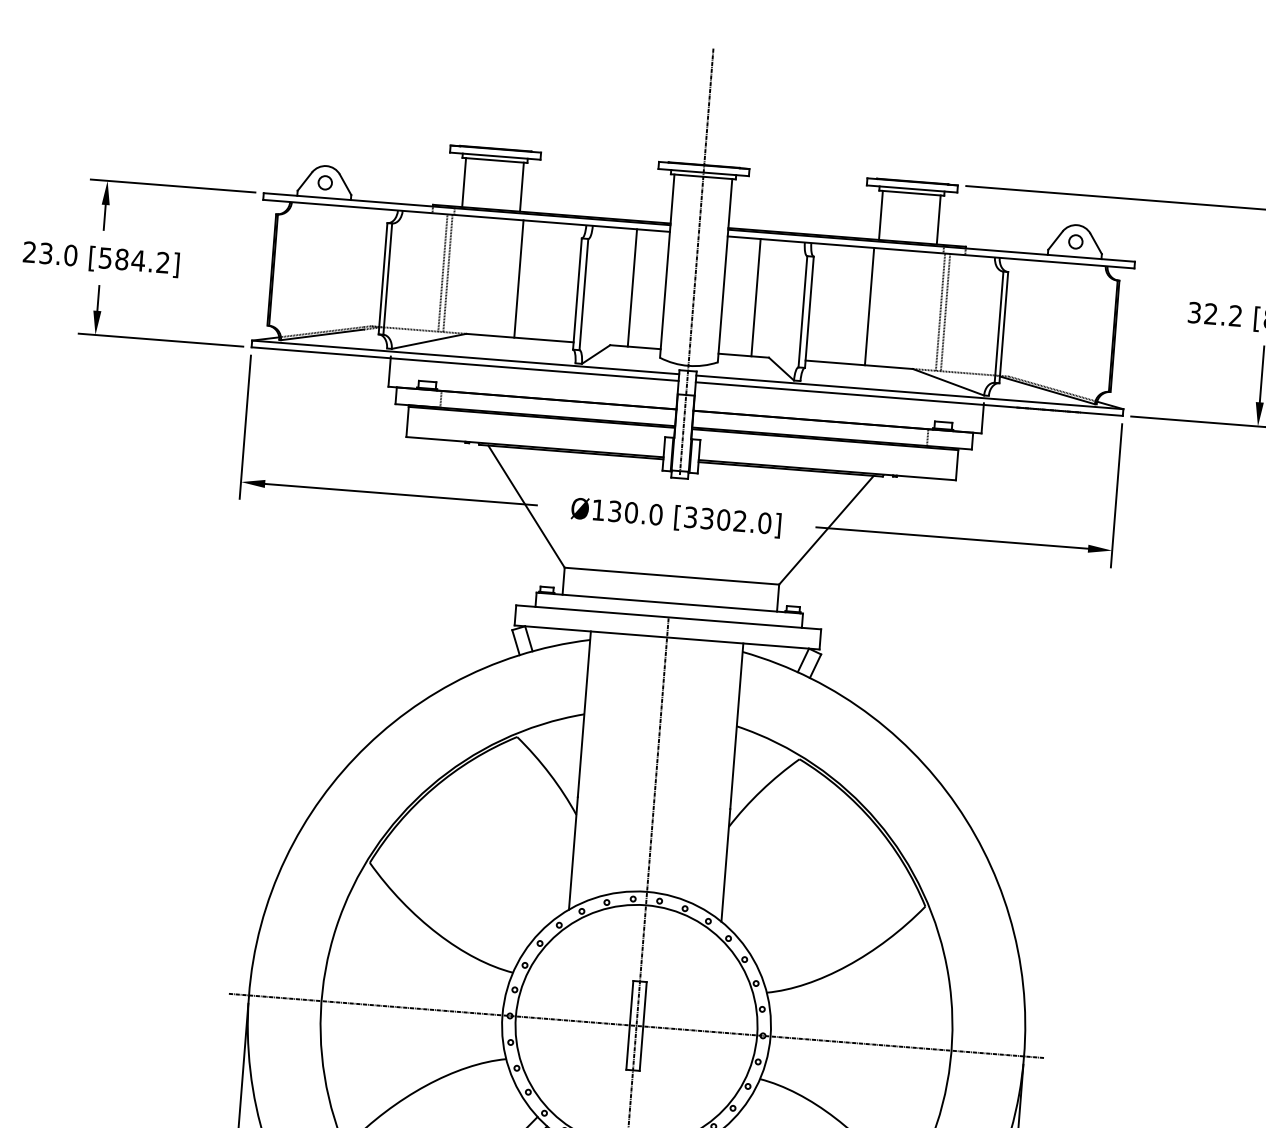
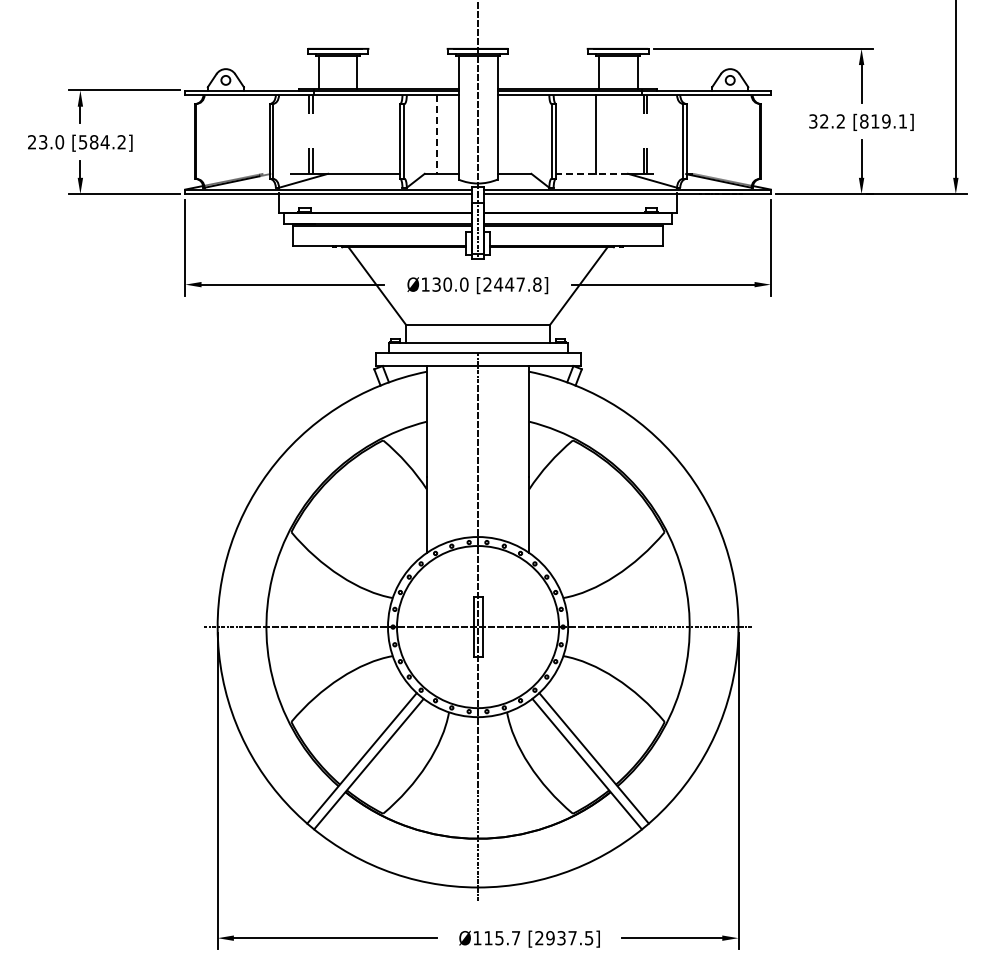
line: (519, 279) -> (360, 134), removed
line: (632, 288) -> (436, 134), solid -> dashed
line: (755, 297) -> (519, 134), removed
line: (858, 364) -> (591, 173), solid -> dashed
text: (727, 520) -> (512, 284), [3302.0] -> [2447.8]

